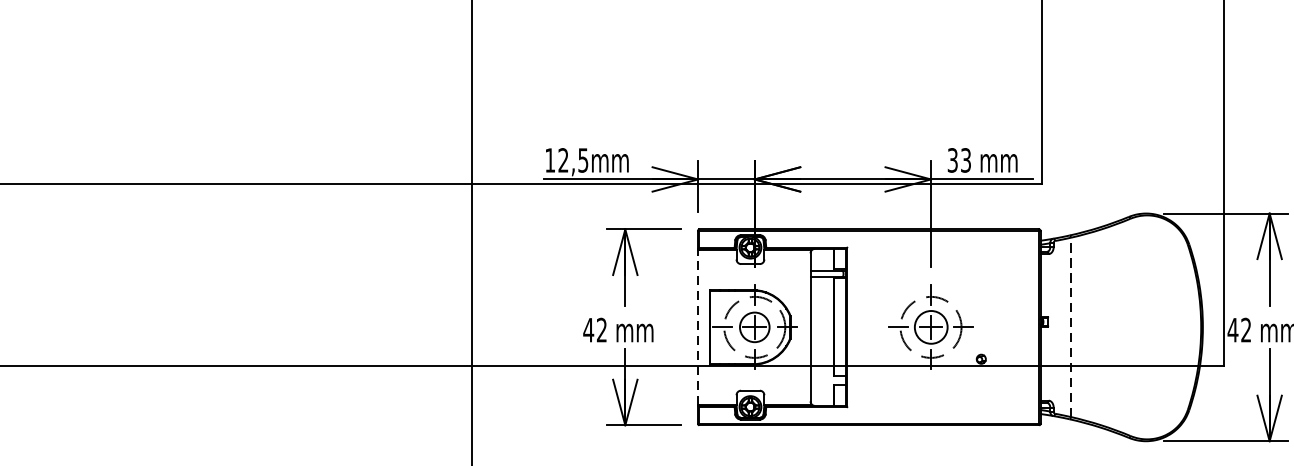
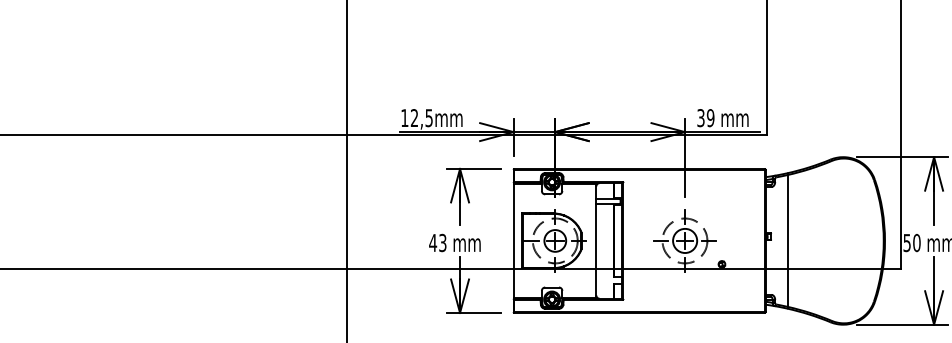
text: (965, 159) -> (710, 117), 33 -> 39
line: (697, 326) -> (513, 240), dashed -> solid
line: (1070, 326) -> (787, 240), dashed -> solid
text: (601, 330) -> (442, 243), 42 -> 43
text: (1238, 330) -> (911, 243), 42 -> 50

